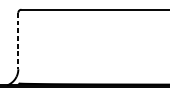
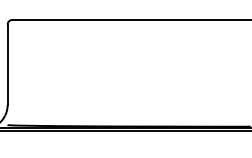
line: (18, 41) -> (7, 65), dashed -> solid

